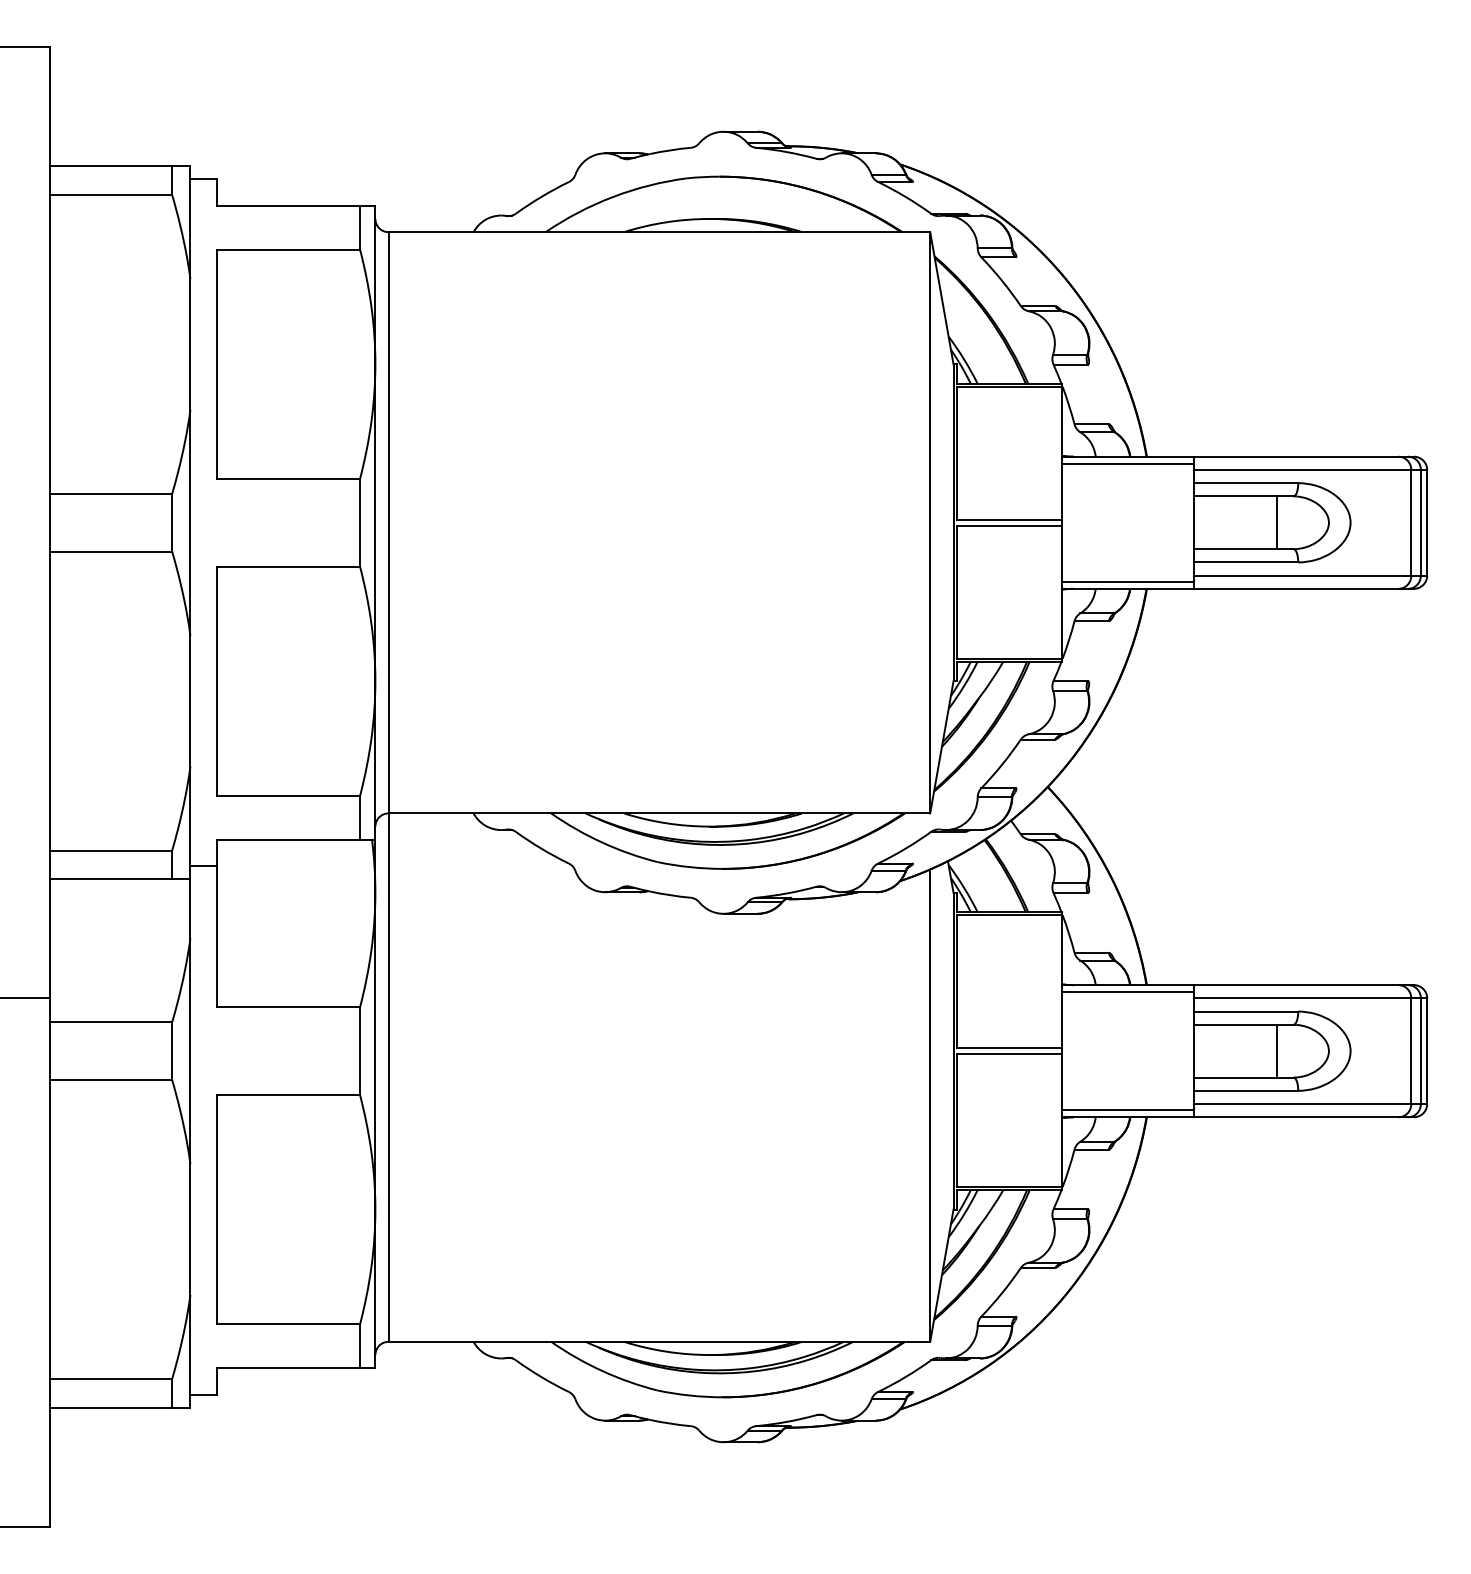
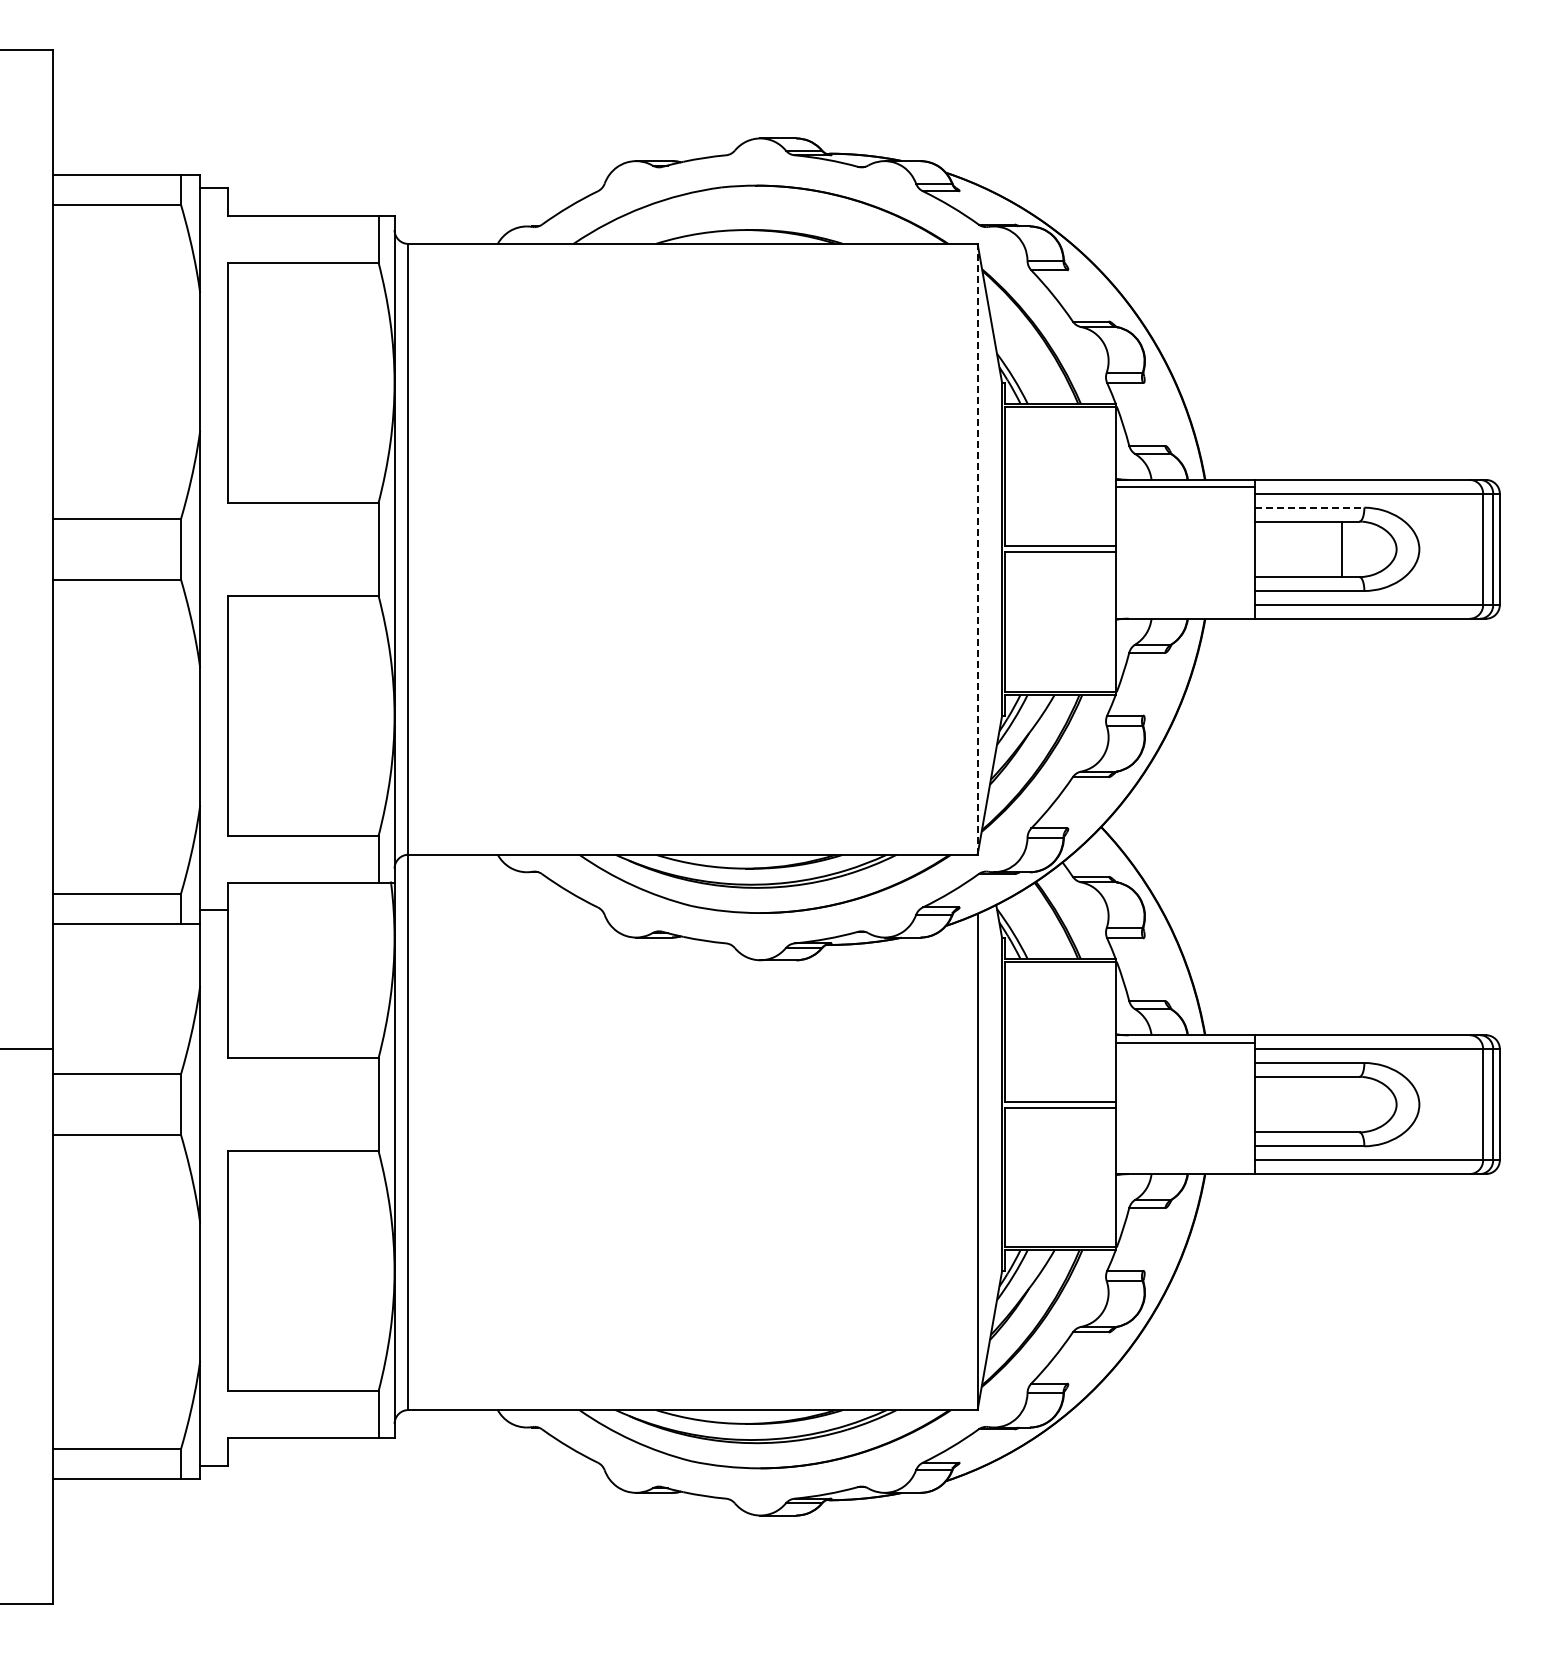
line: (1246, 482) -> (1309, 507), solid -> dashed
line: (930, 521) -> (977, 548), solid -> dashed
line: (1128, 581) -> (1185, 611), removed
line: (1276, 1051) -> (1341, 1104), removed
line: (1128, 1110) -> (1185, 1166), removed

